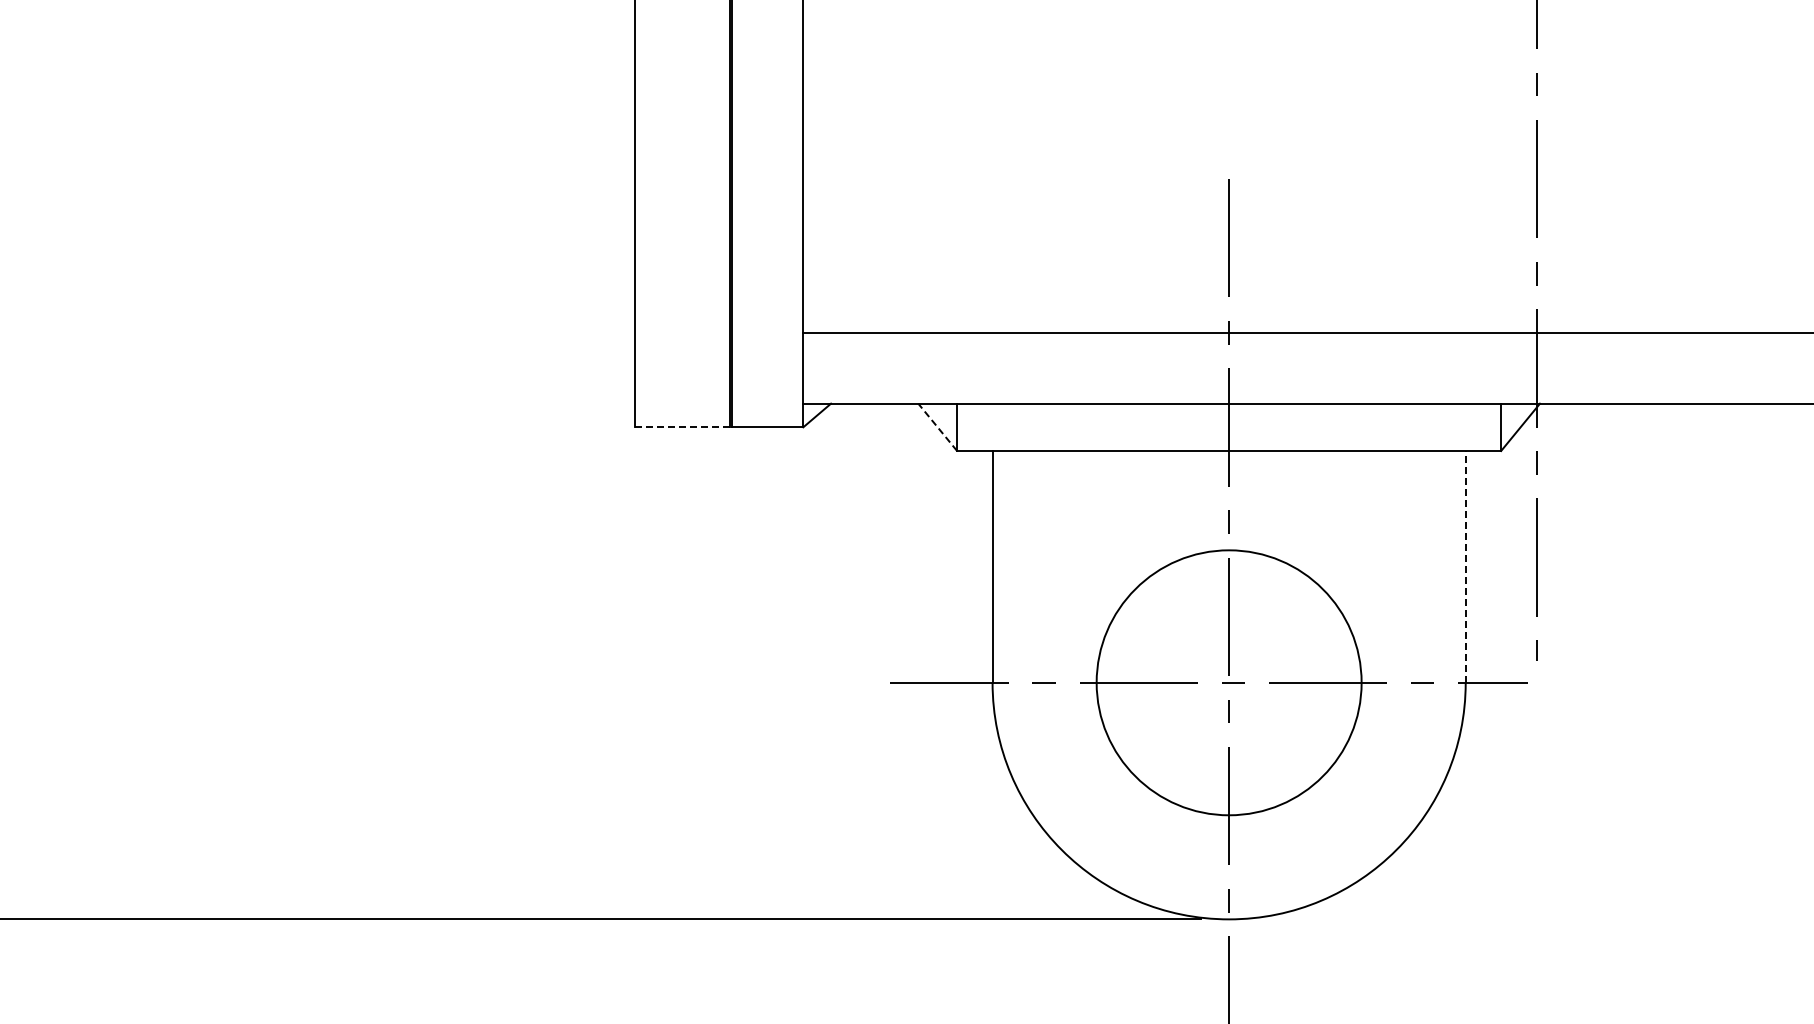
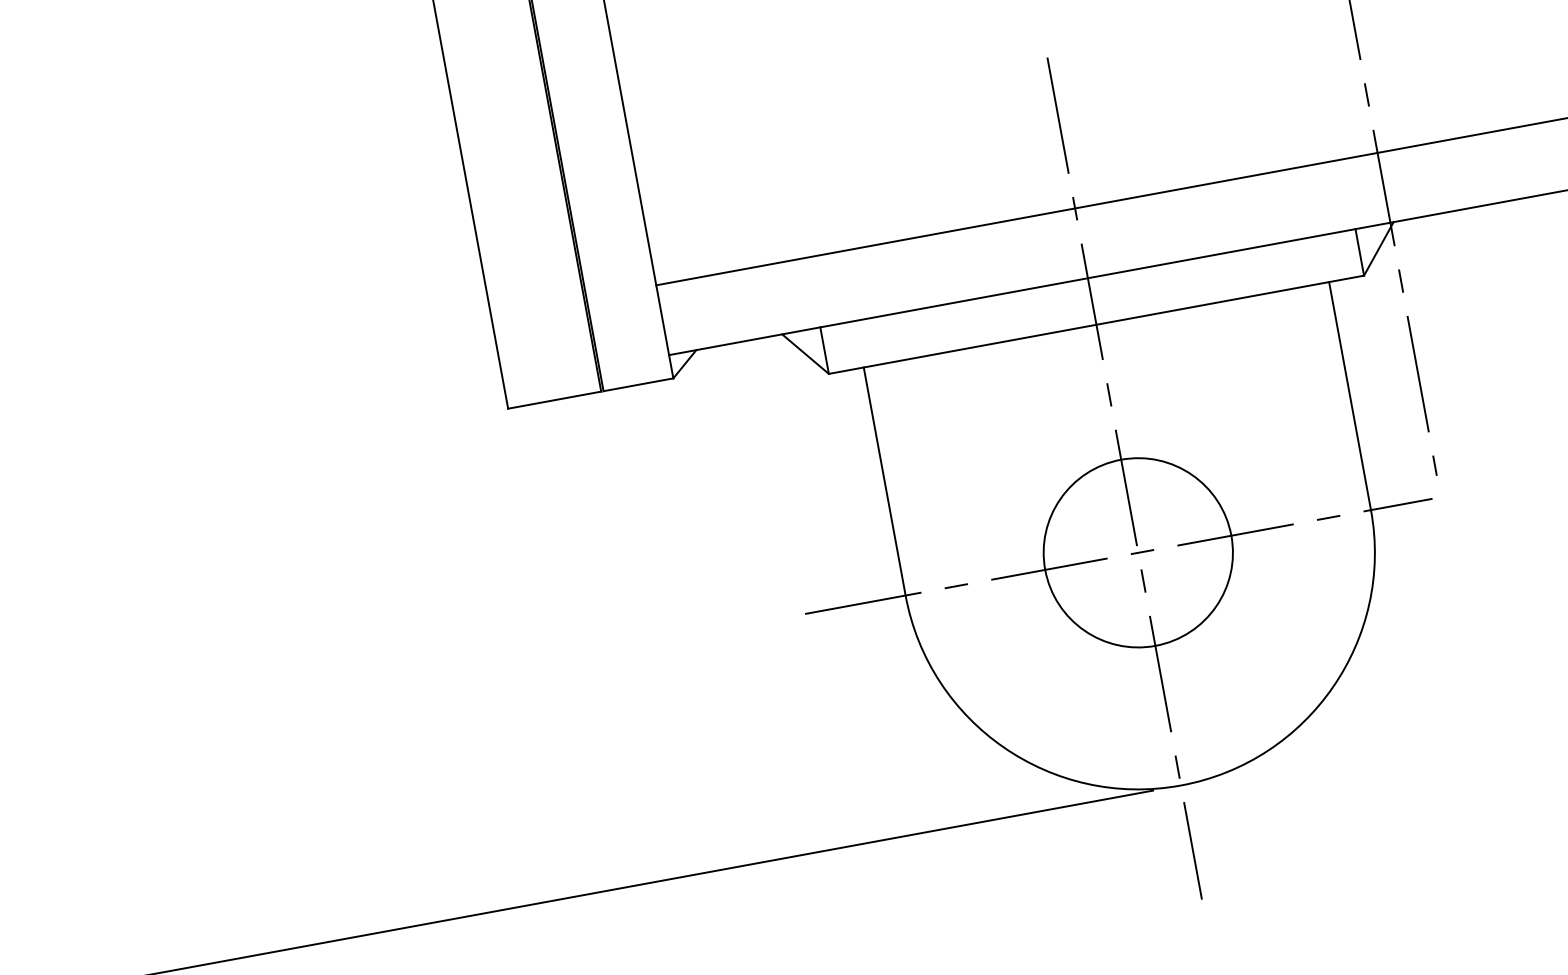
line: (683, 427) -> (555, 400), dashed -> solid
line: (937, 427) -> (805, 354), dashed -> solid
line: (1465, 566) -> (1349, 395), dashed -> solid
circle: (1228, 682) -> (1137, 552), size x0.71

